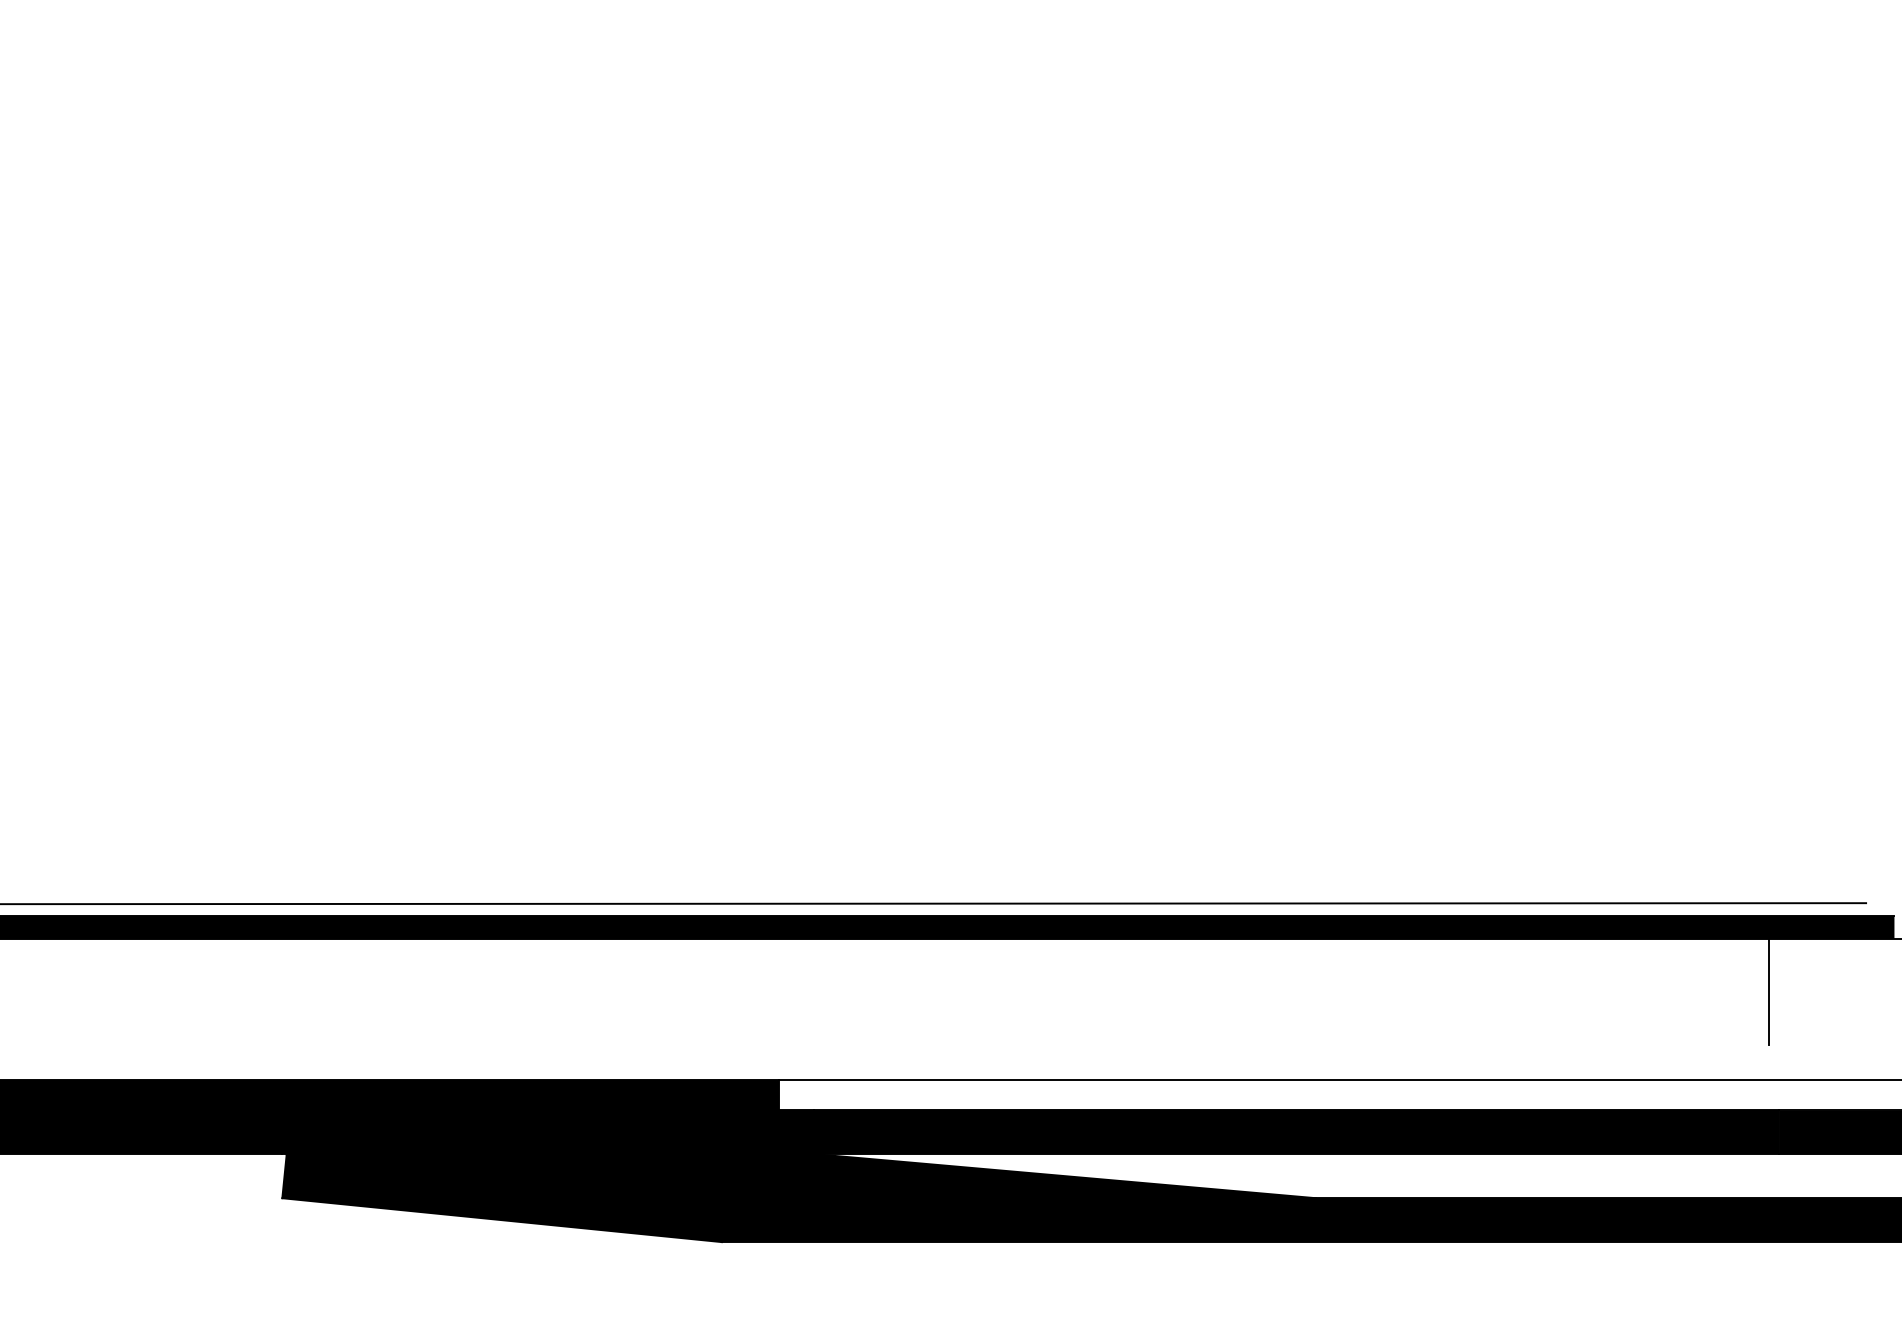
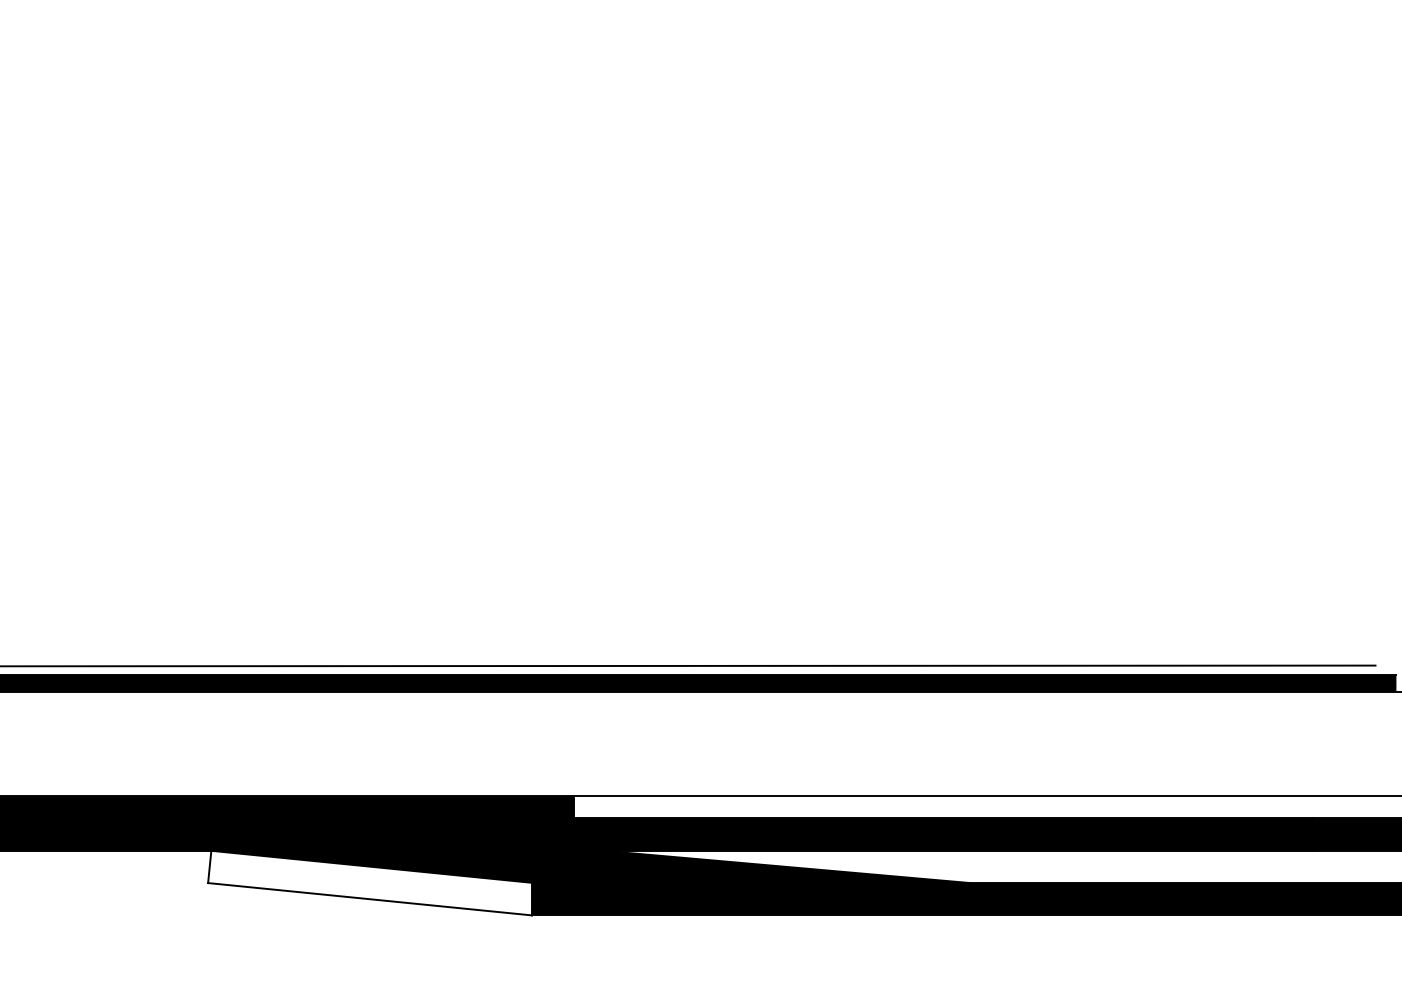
line: (1768, 991) -> (1303, 730), removed
fill: (504, 1198) -> (371, 883), removed

